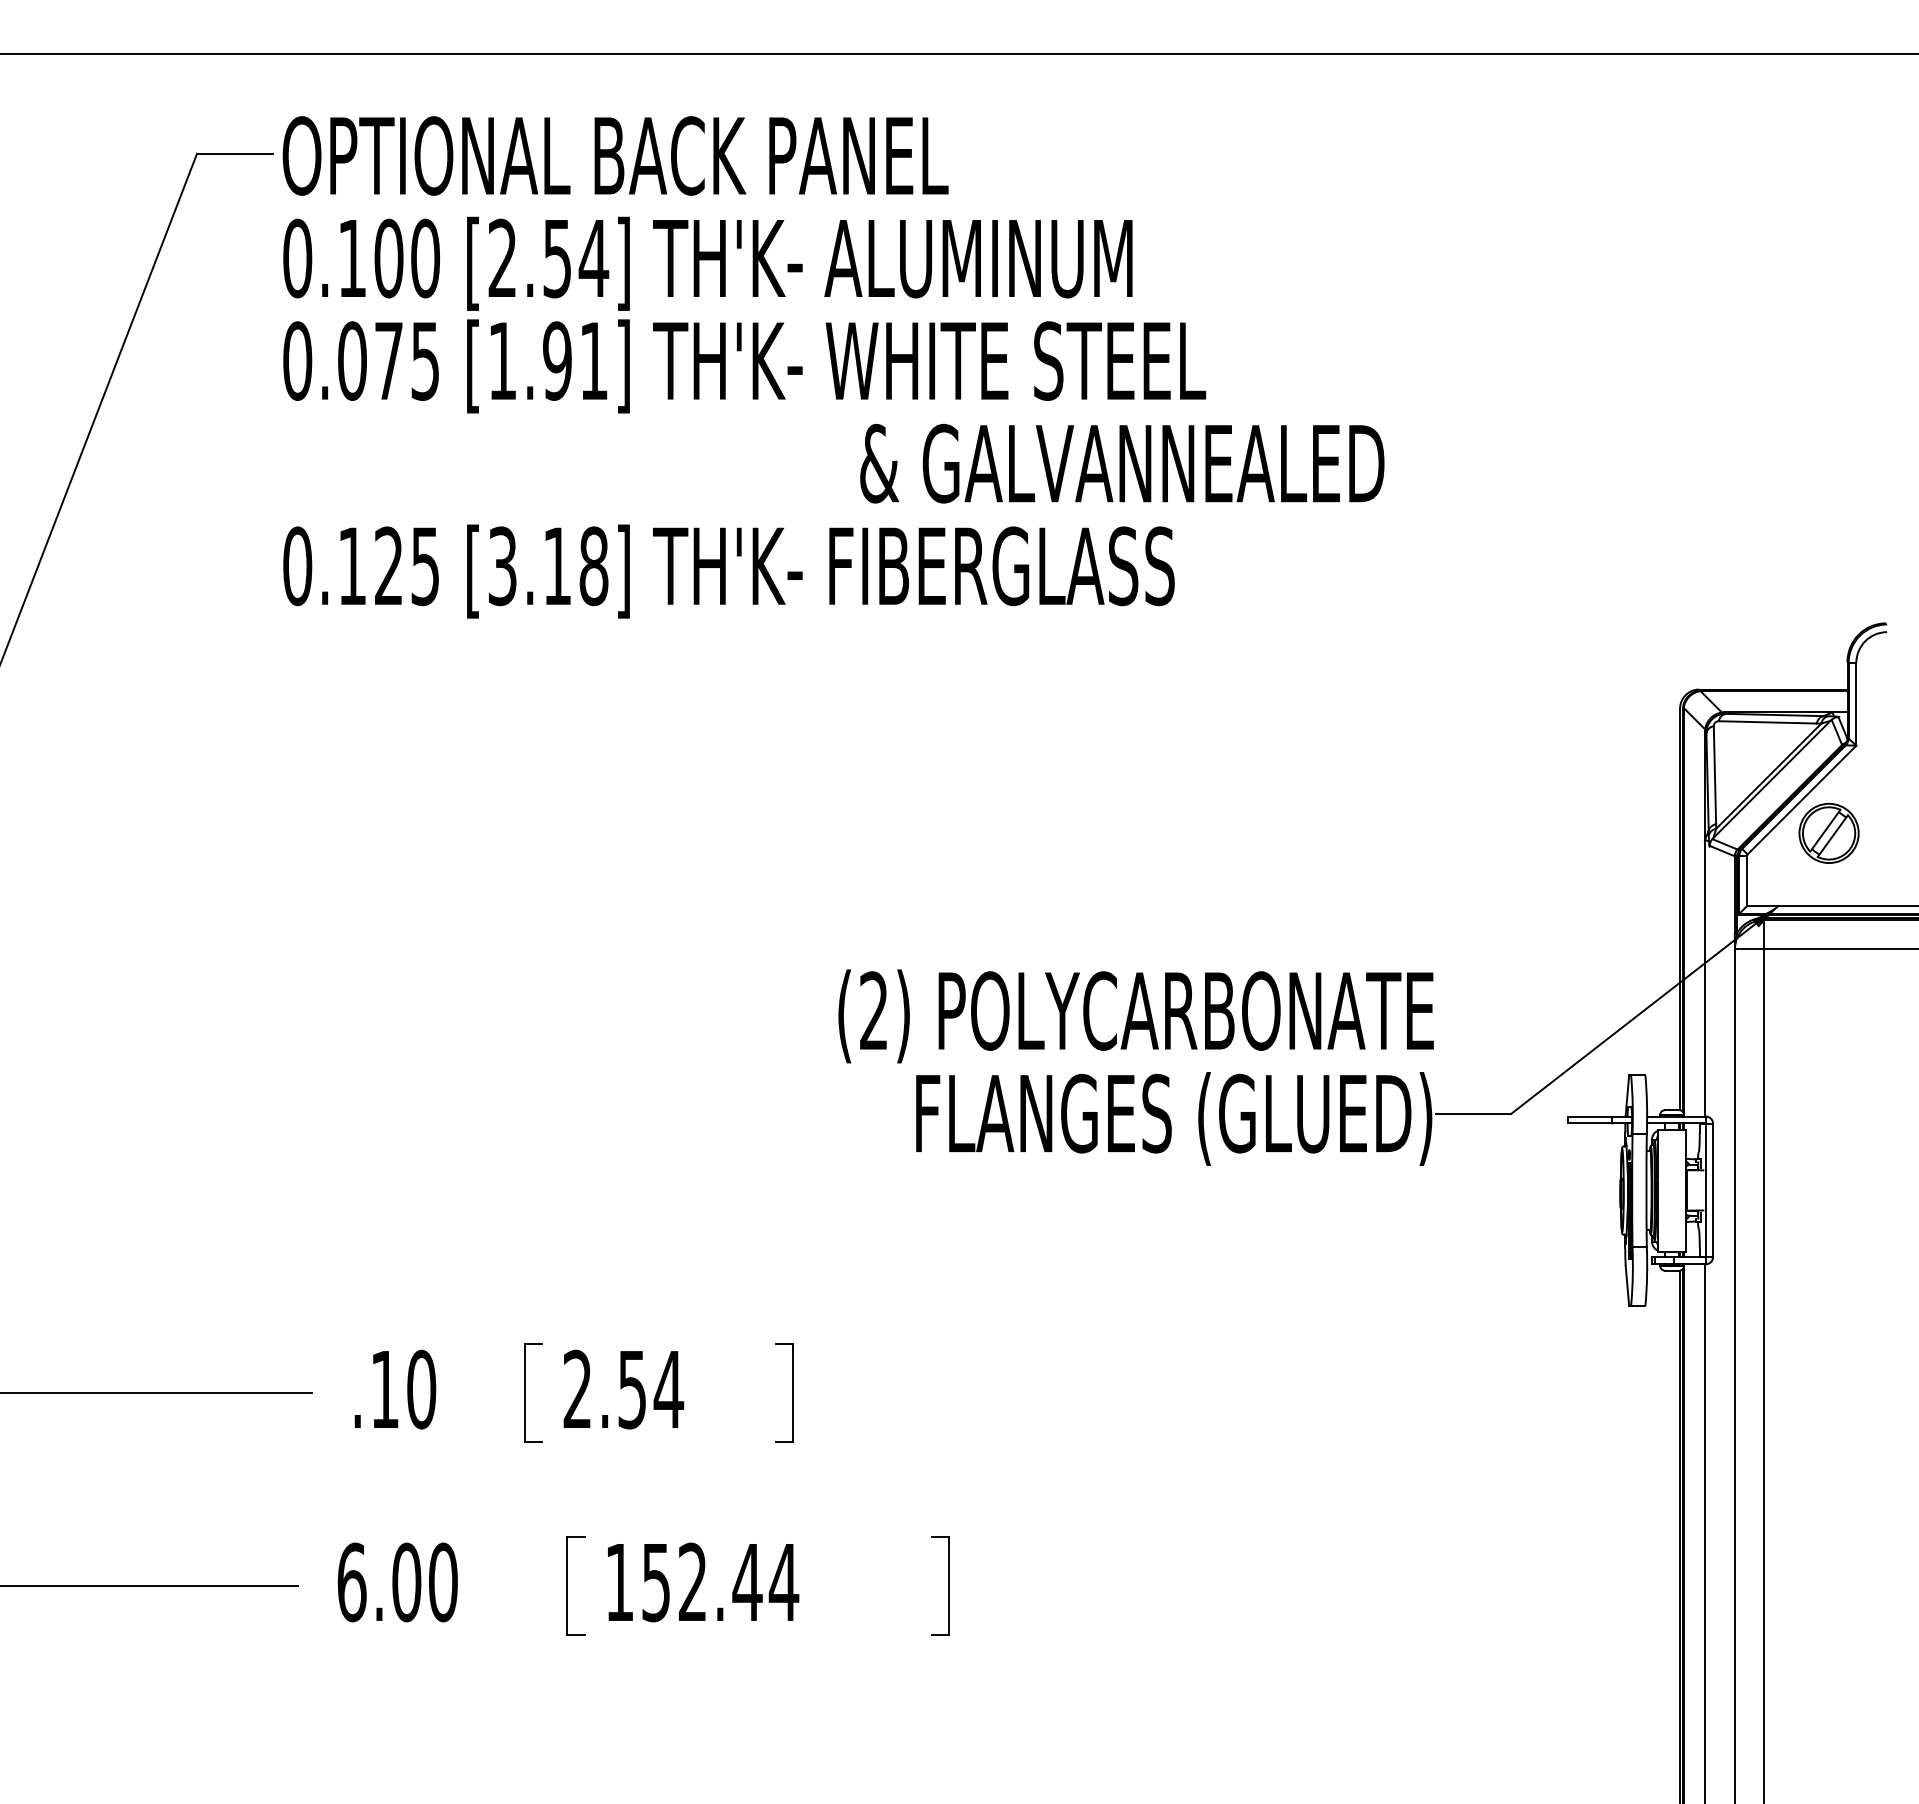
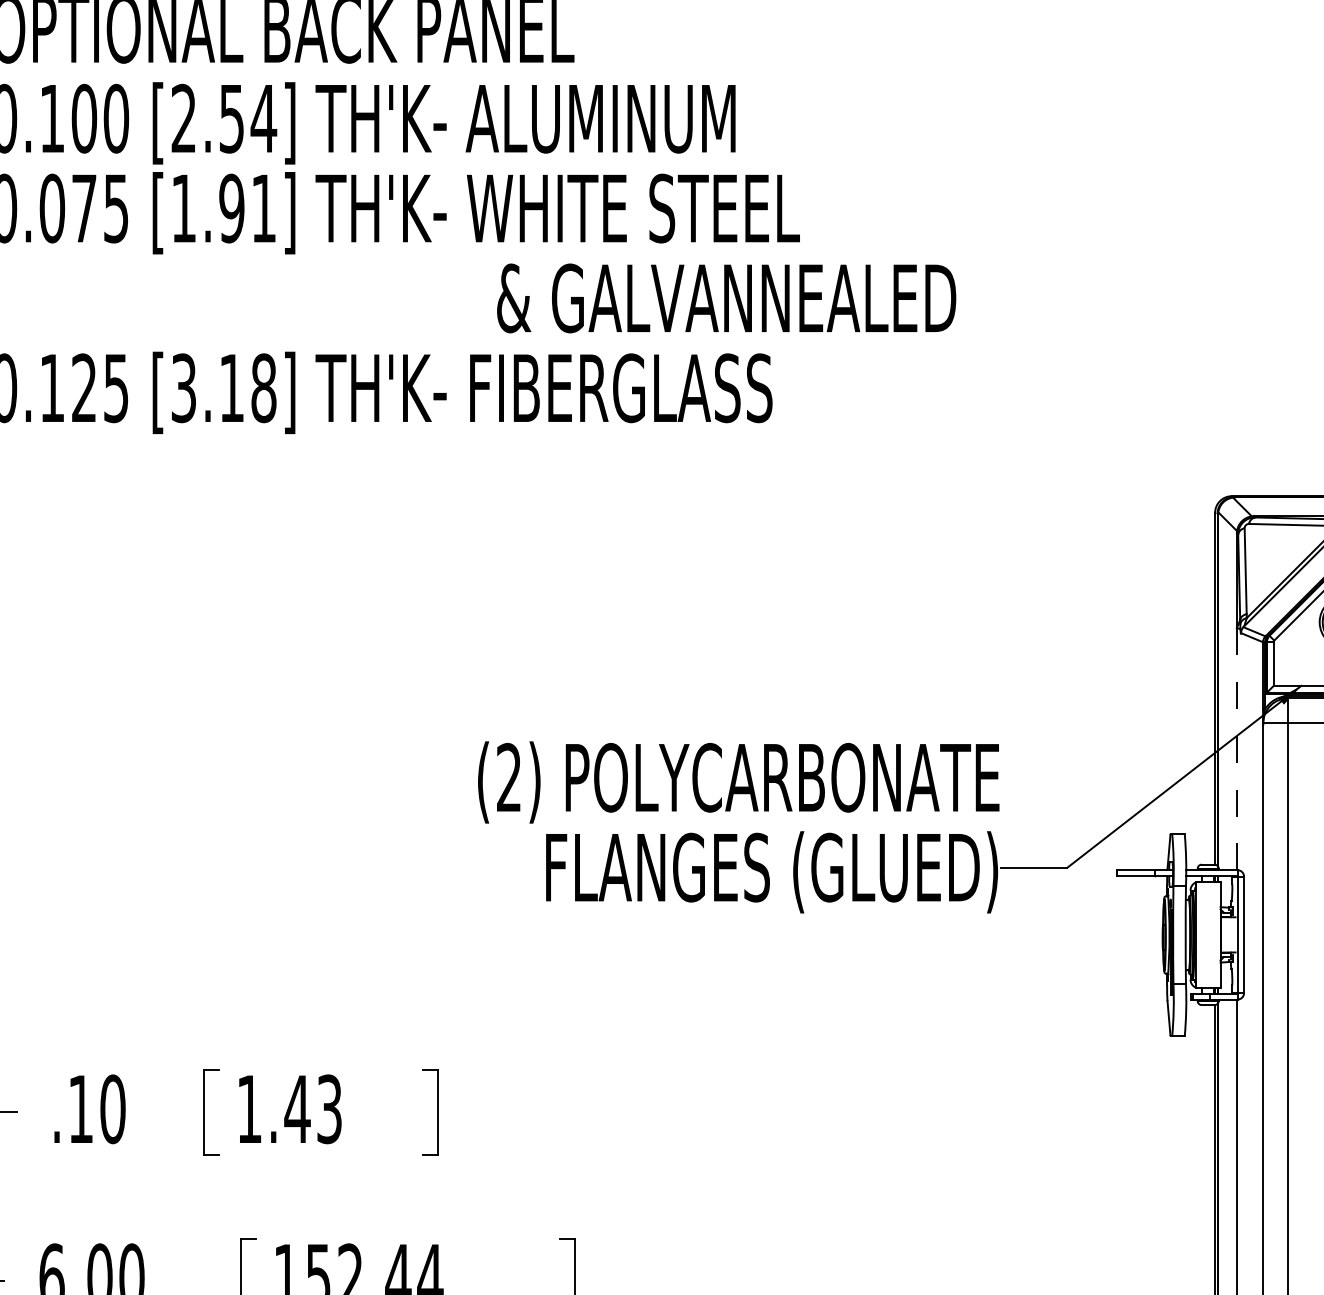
line: (1705, 978) -> (1237, 749), solid -> dashed
text: (623, 1389) -> (289, 1109), 2.54 -> 1.43

